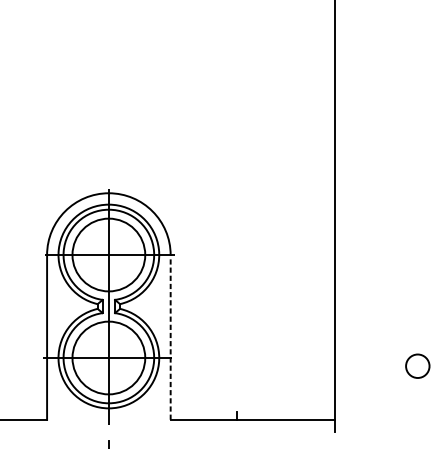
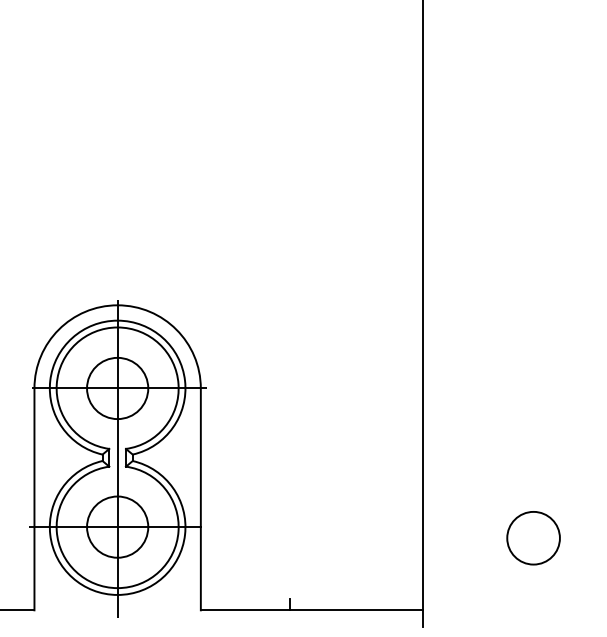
circle: (108, 255) -> (117, 388), size x0.62
line: (170, 337) -> (200, 499), dashed -> solid
circle: (108, 357) -> (117, 526), size x0.62
circle: (417, 365) -> (533, 537), size x1.67

